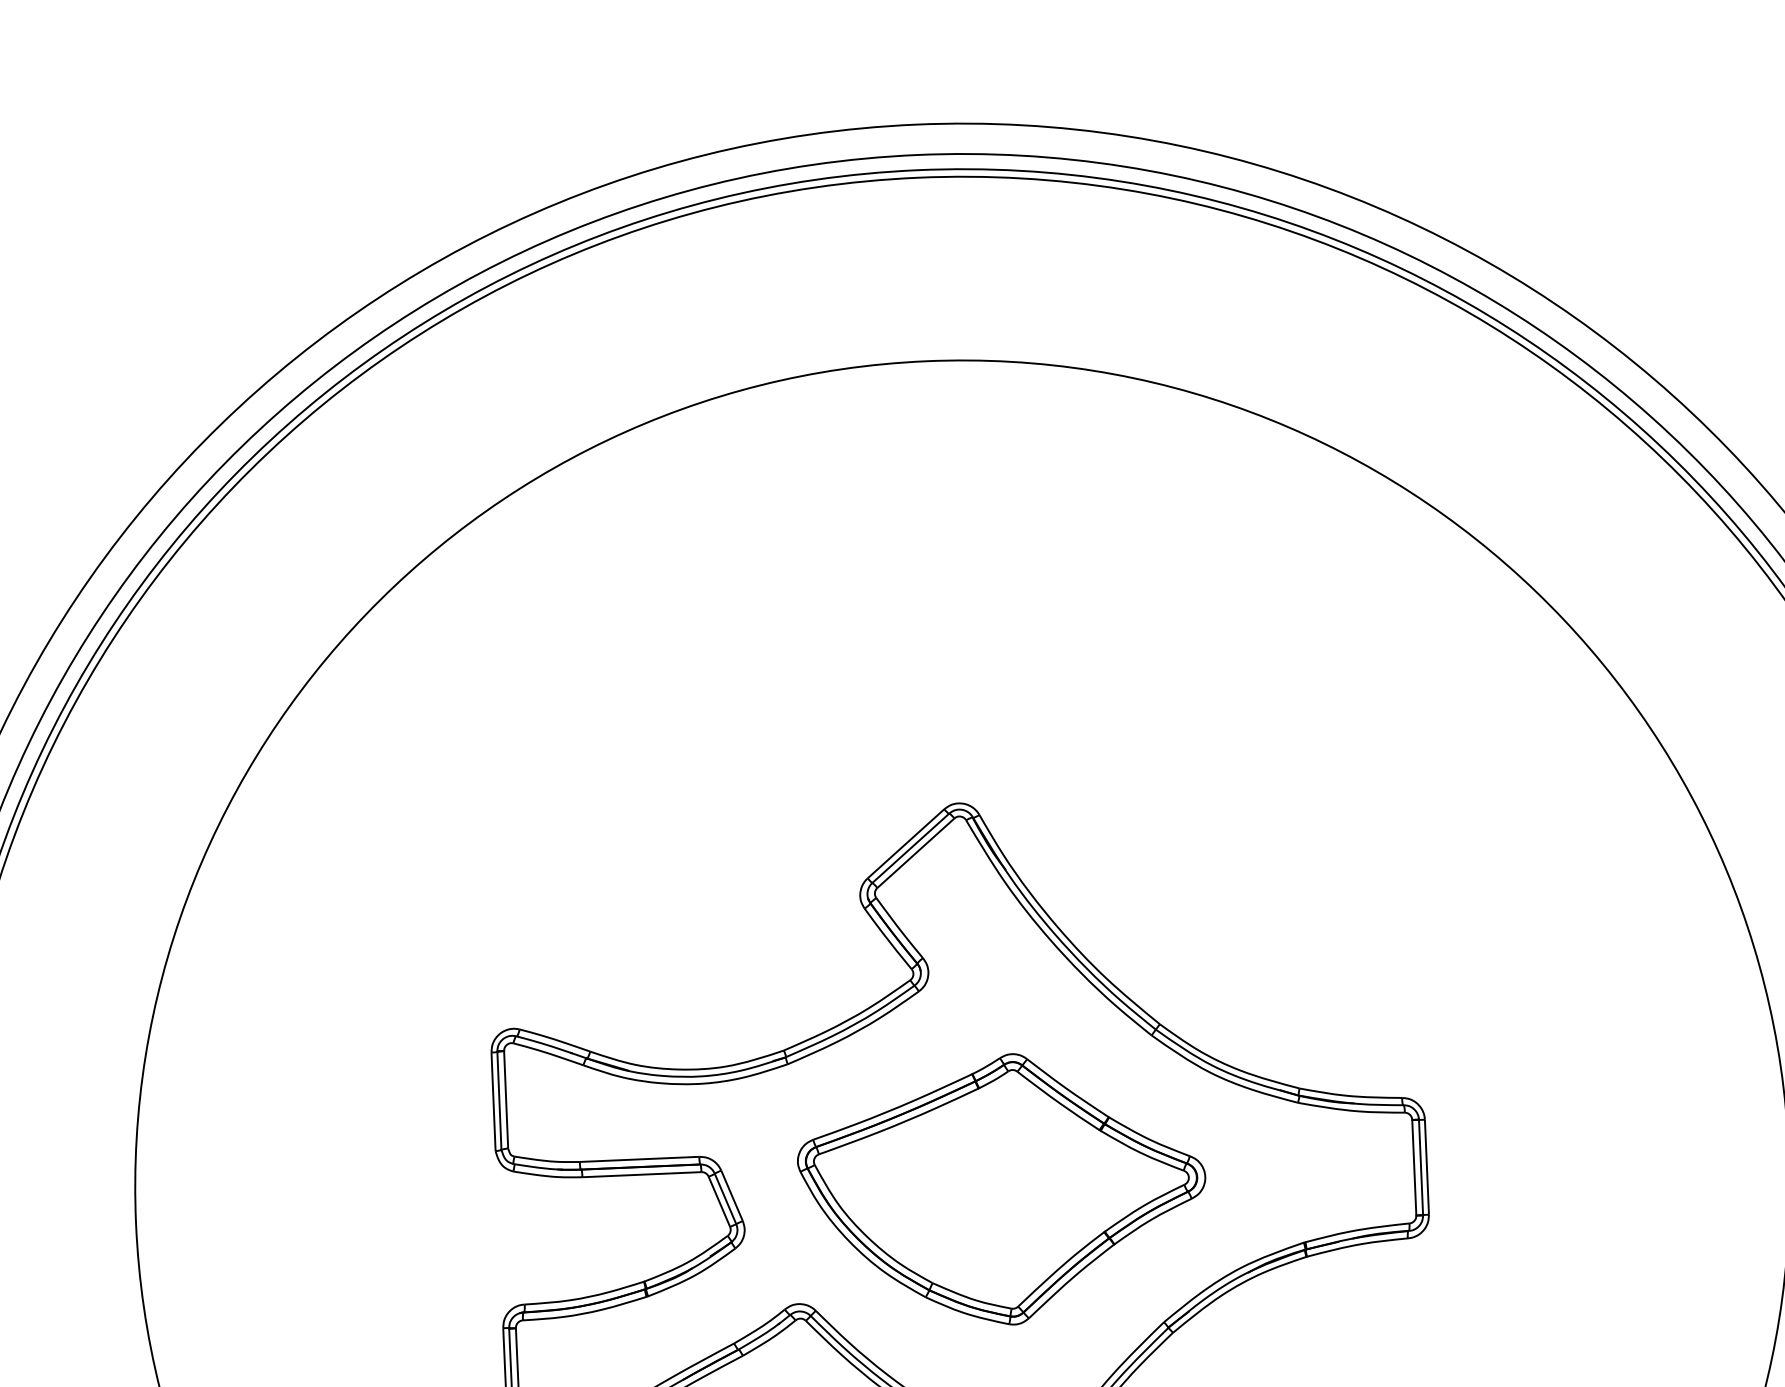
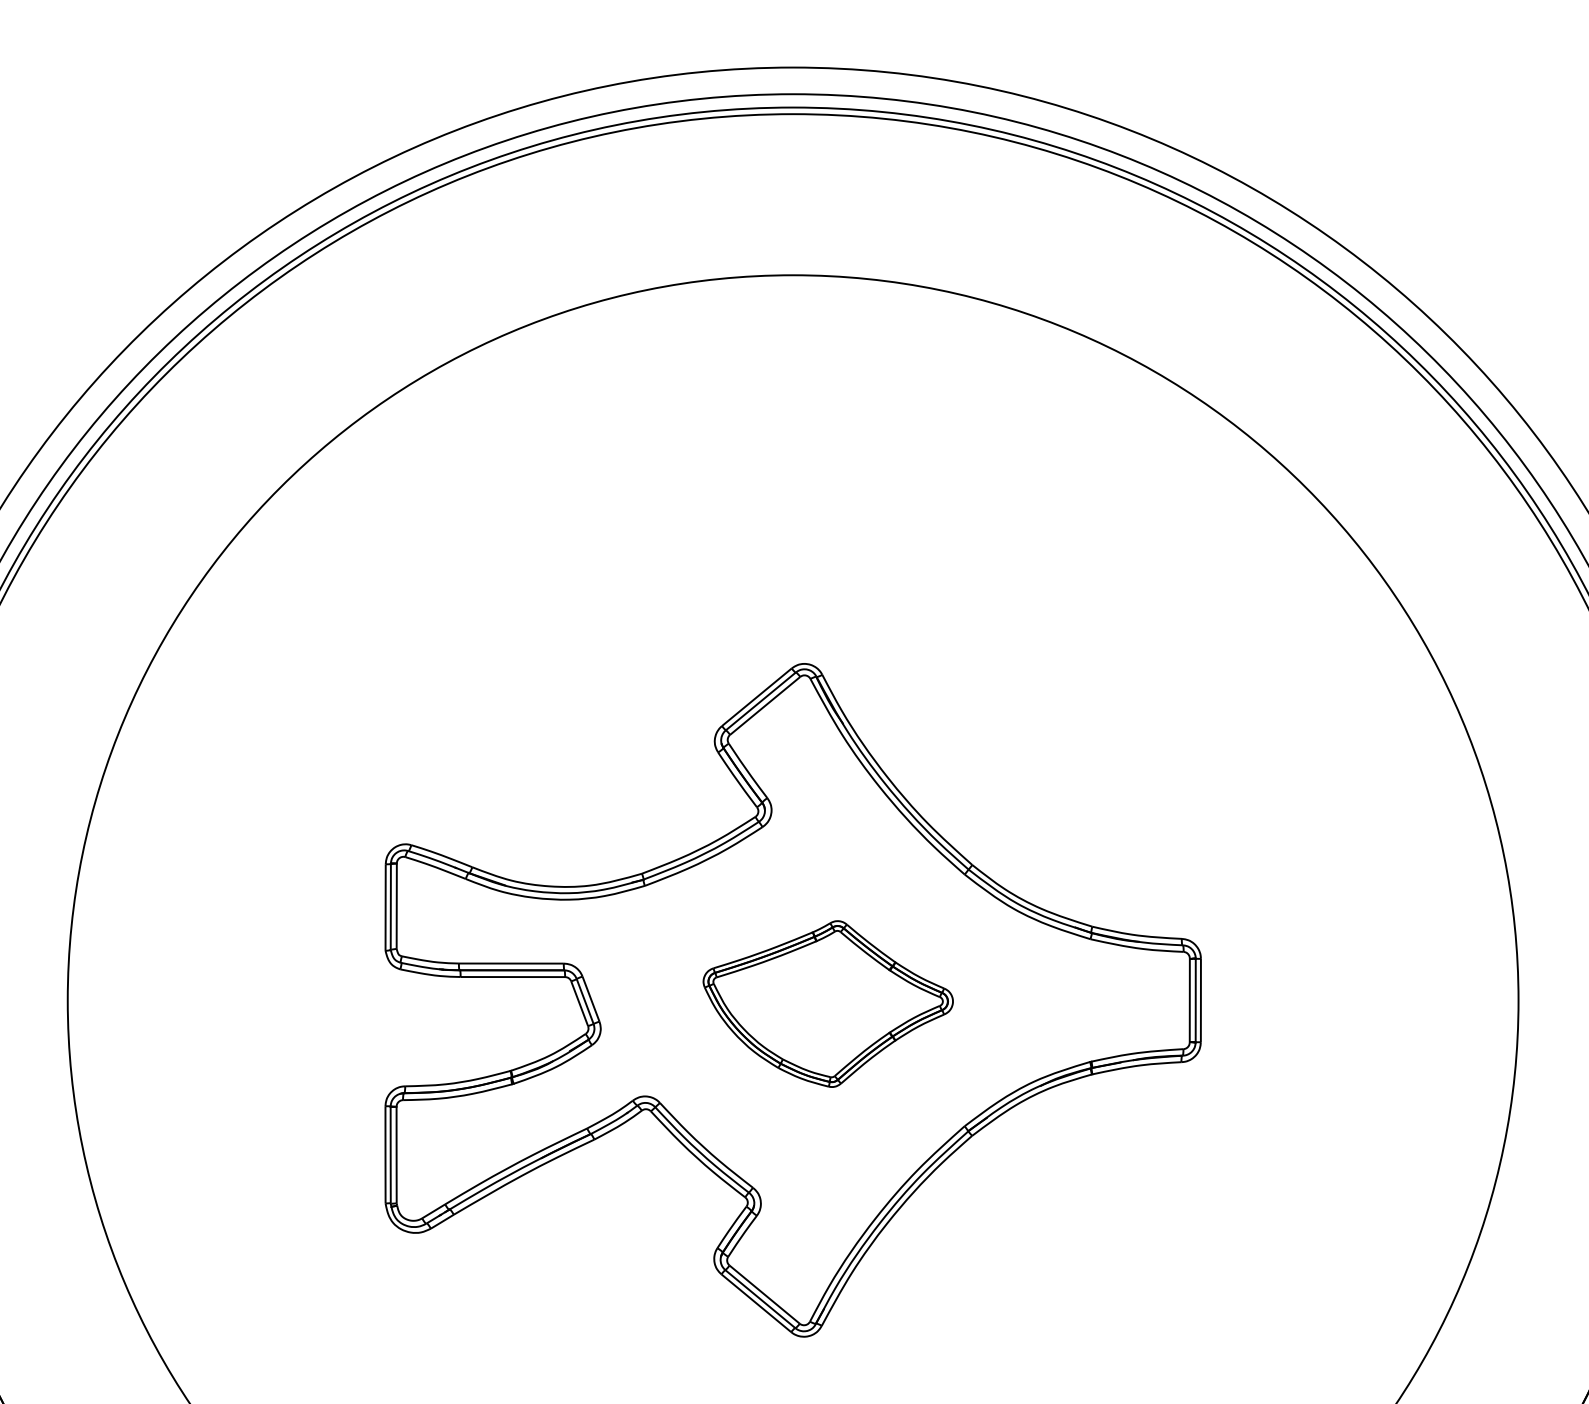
part: (1002, 1189) -> (828, 1003), size x0.7

